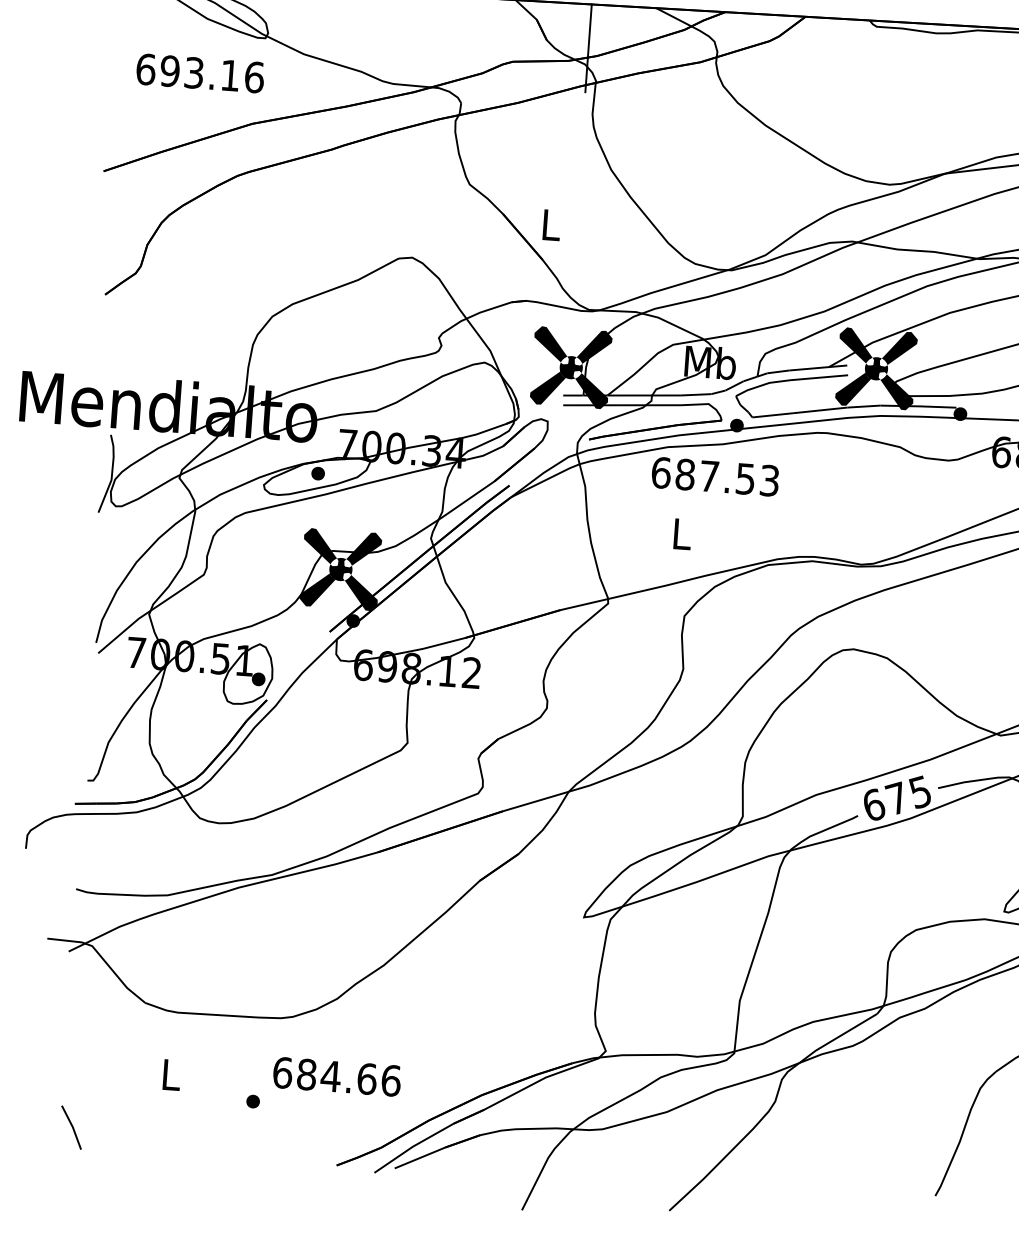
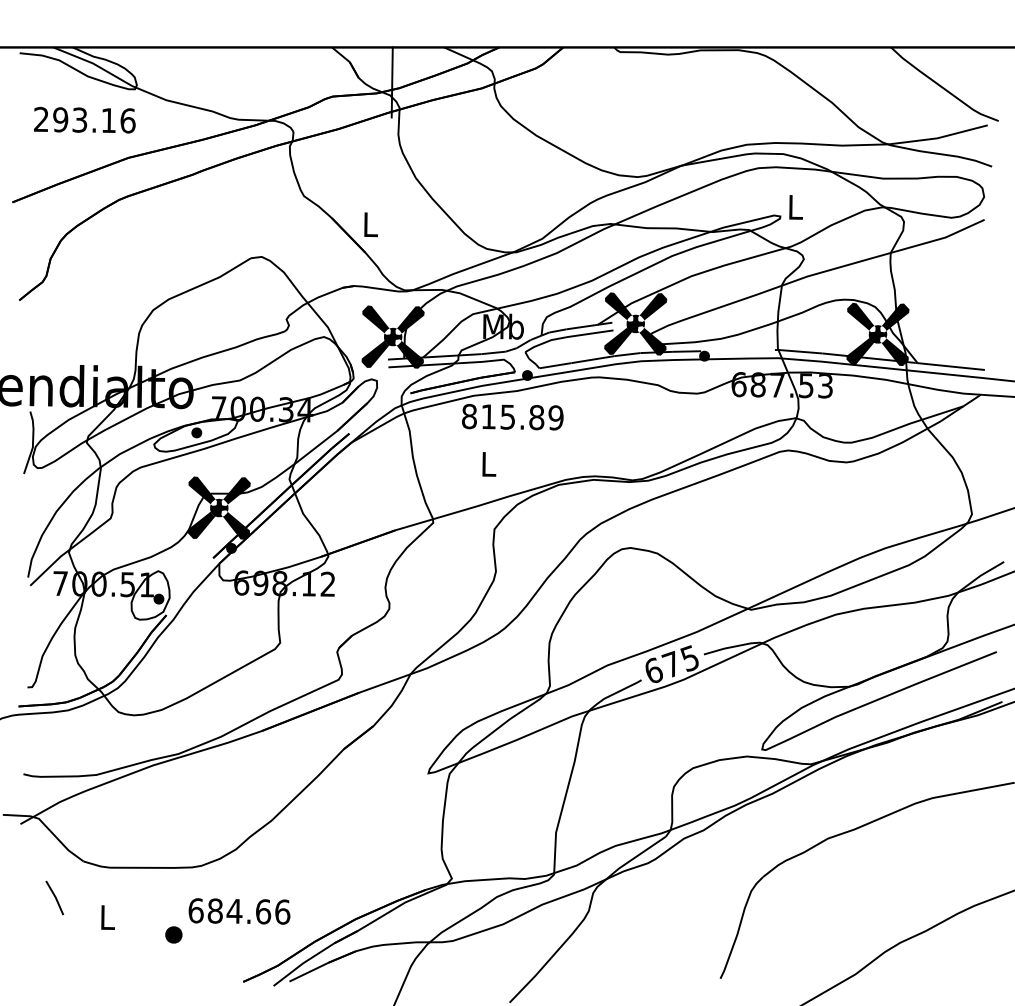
text: (146, 69) -> (41, 119), 693.16 -> 293.16
text: (715, 475) -> (512, 416), 687.53 -> 815.89
part: (252, 1100) -> (173, 934), size x1.6
line: (71, 1127) -> (54, 897), moved

